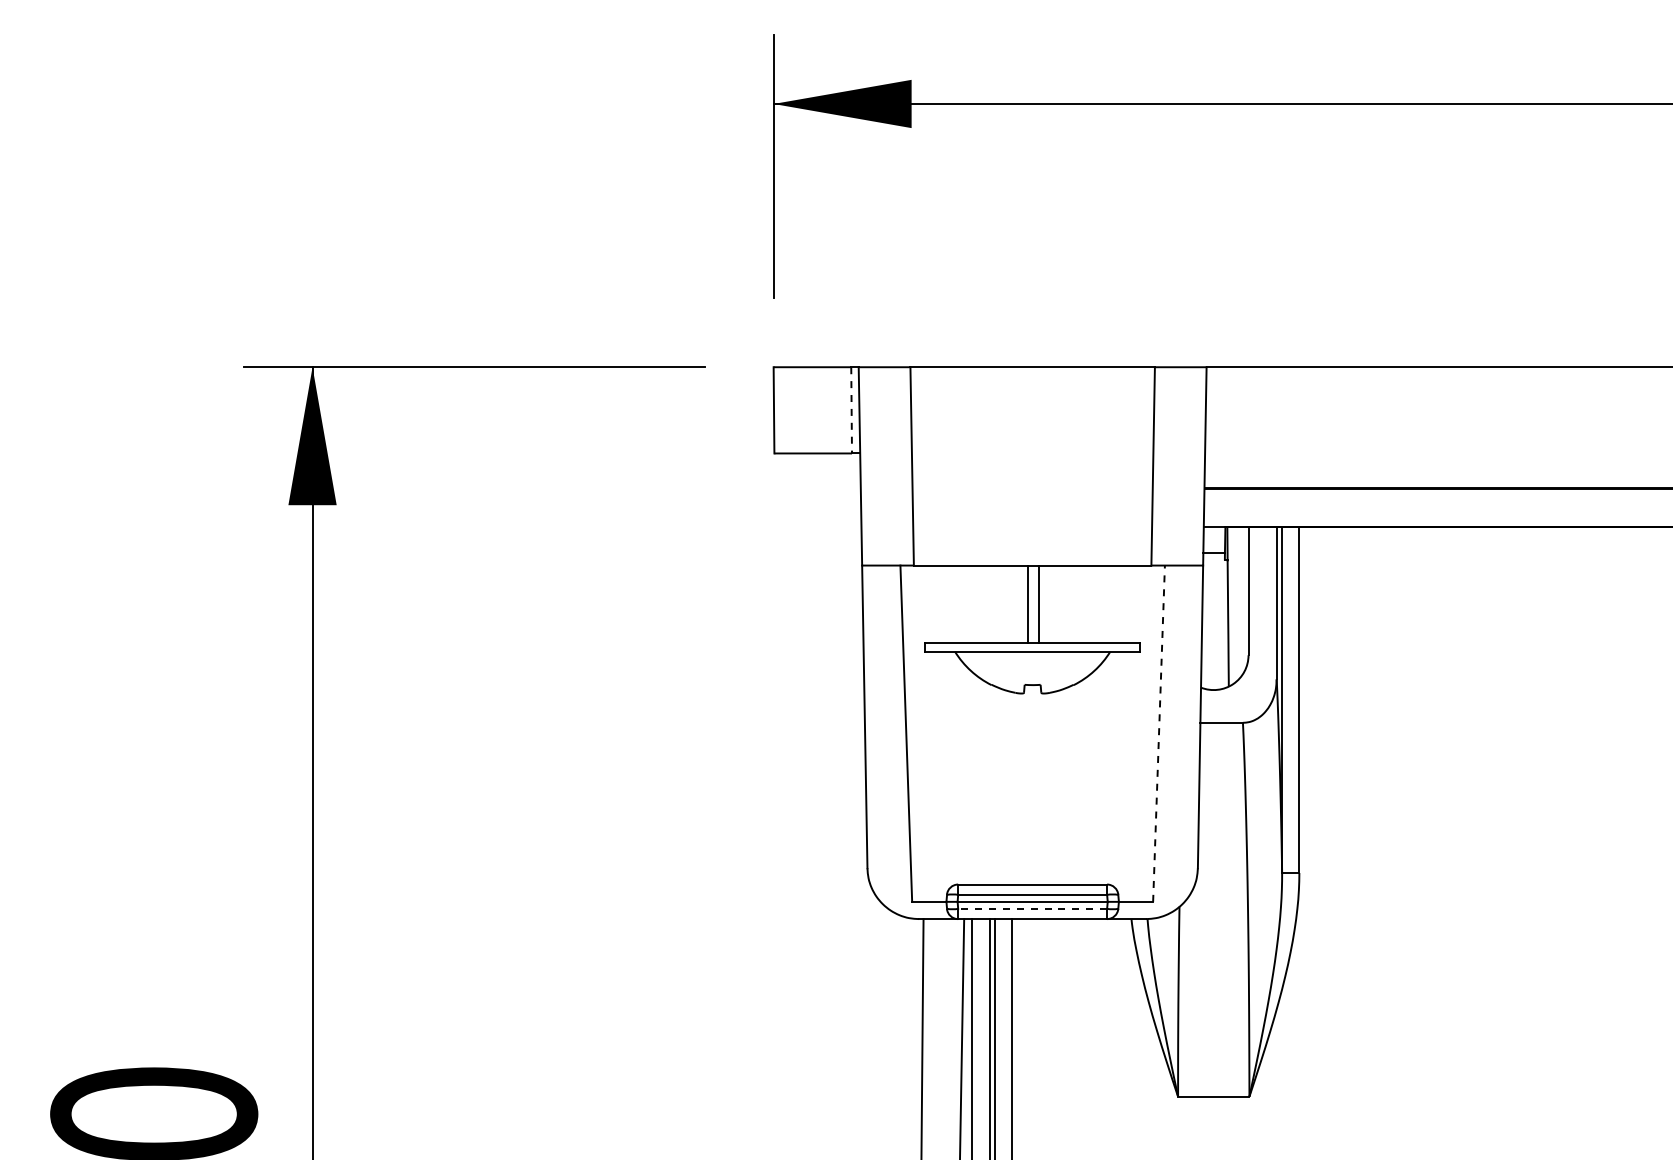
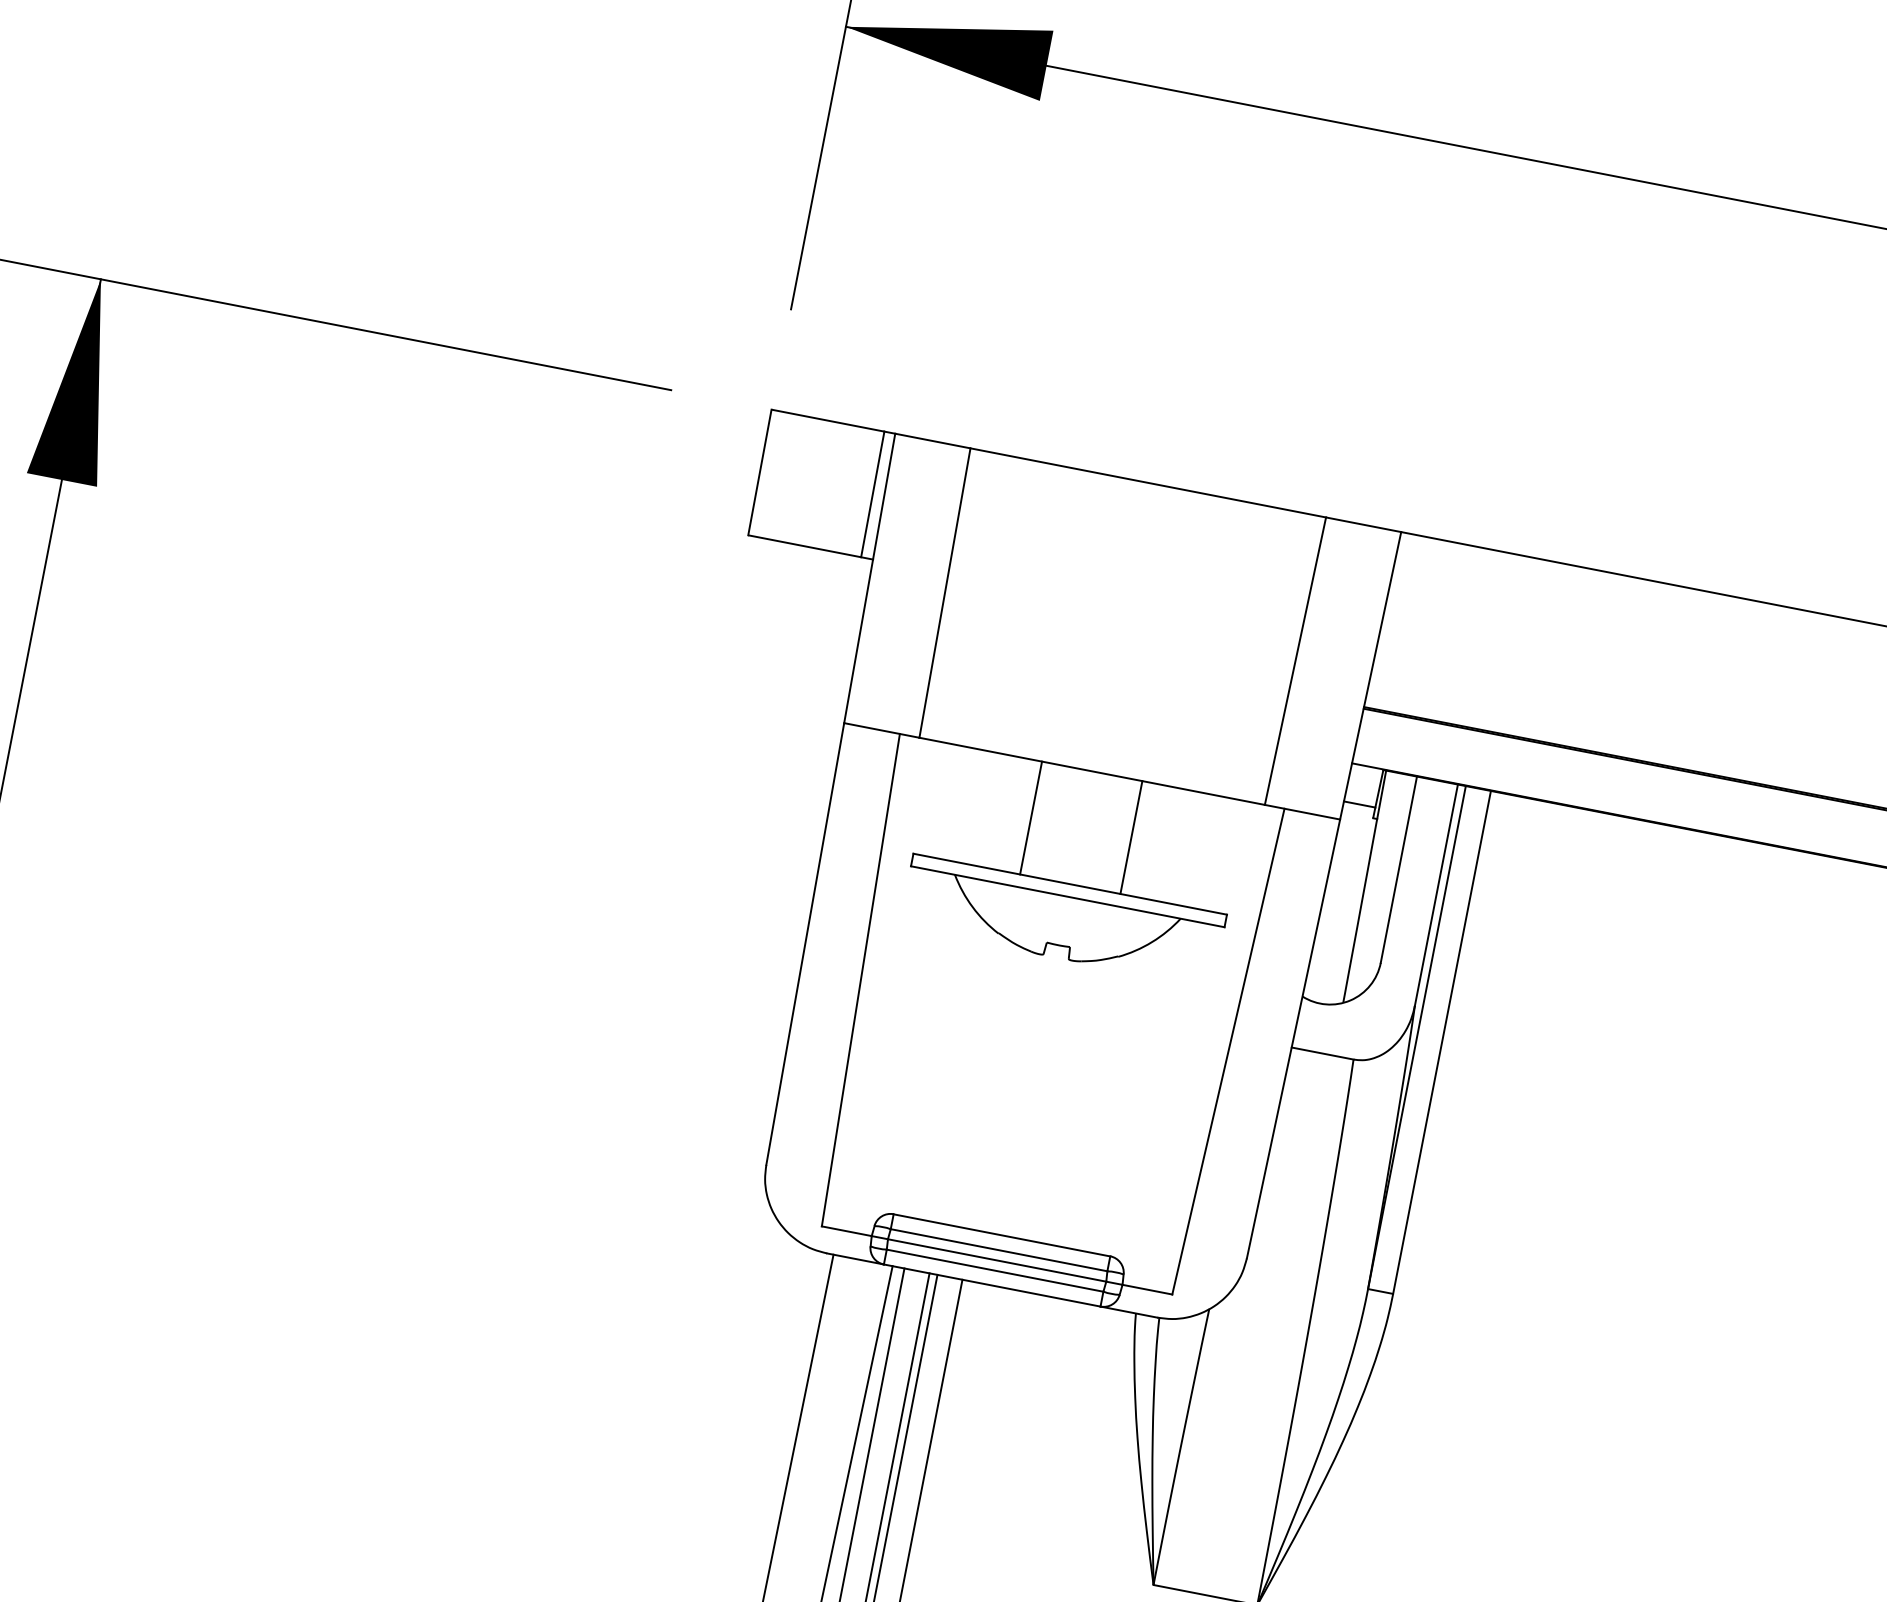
line: (851, 410) -> (872, 494), dashed -> solid
line: (1028, 604) -> (1131, 837), moved
line: (1039, 604) -> (1031, 818), moved
line: (1159, 733) -> (1229, 1051), dashed -> solid
line: (1032, 908) -> (994, 1270), dashed -> solid

